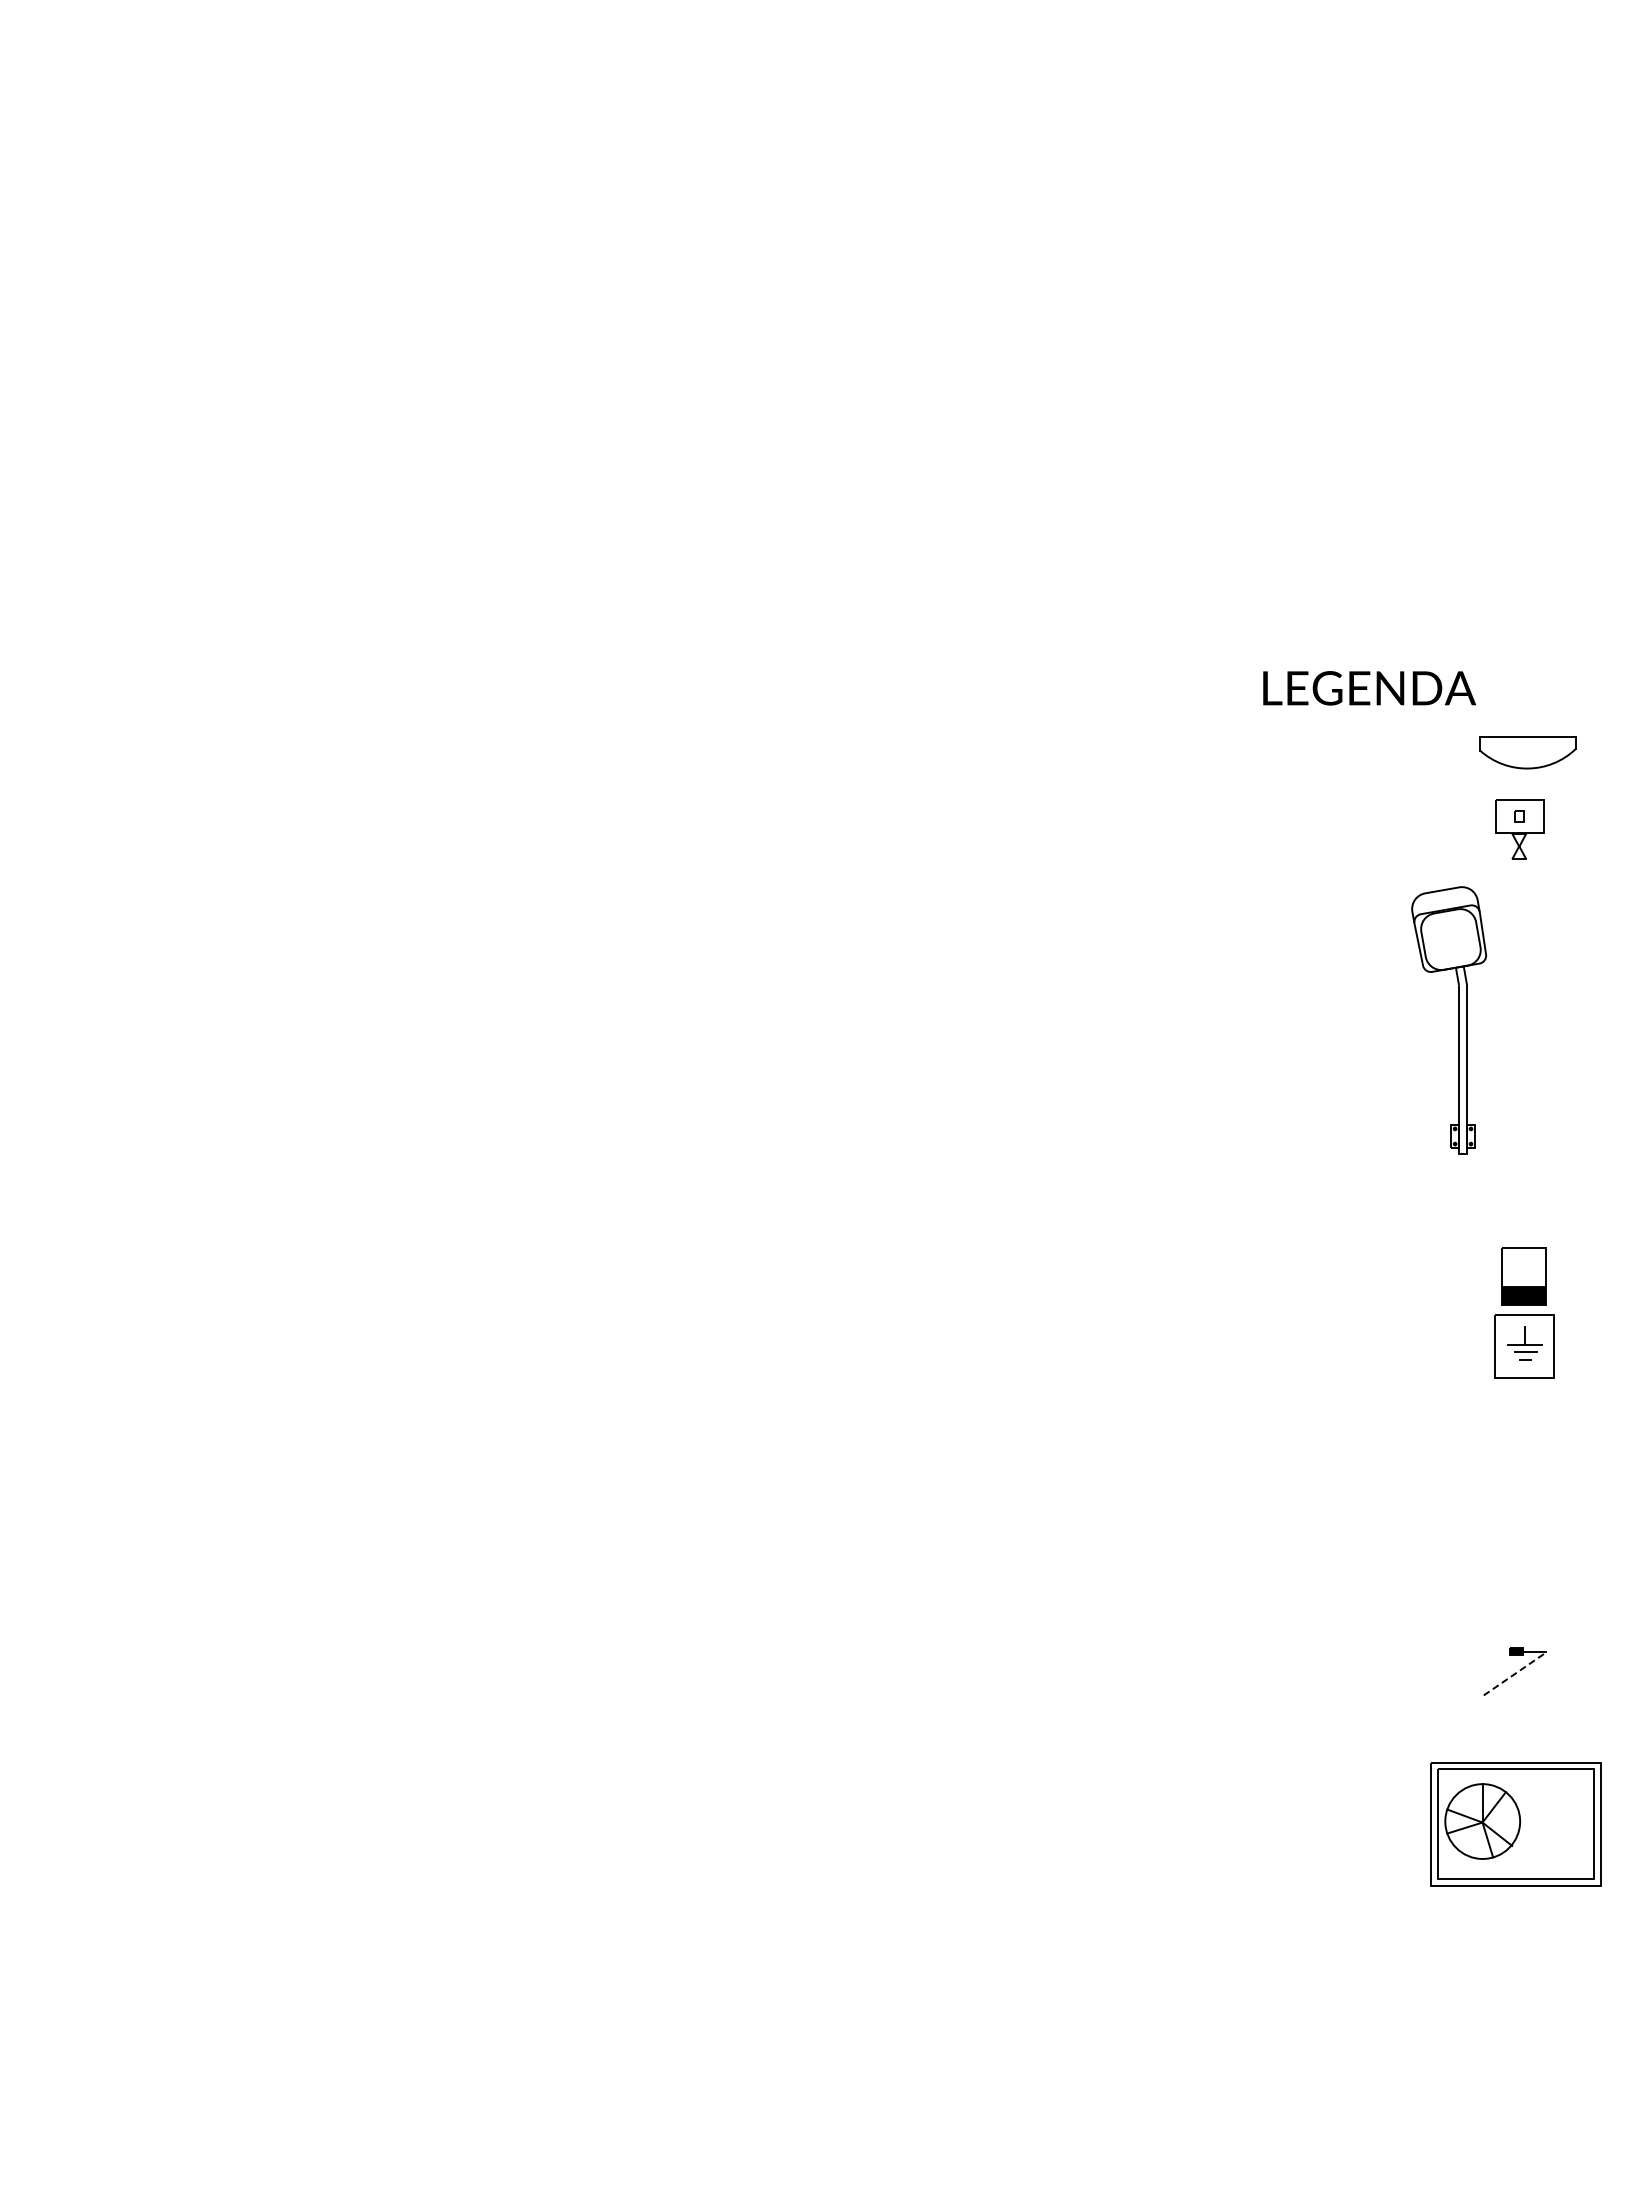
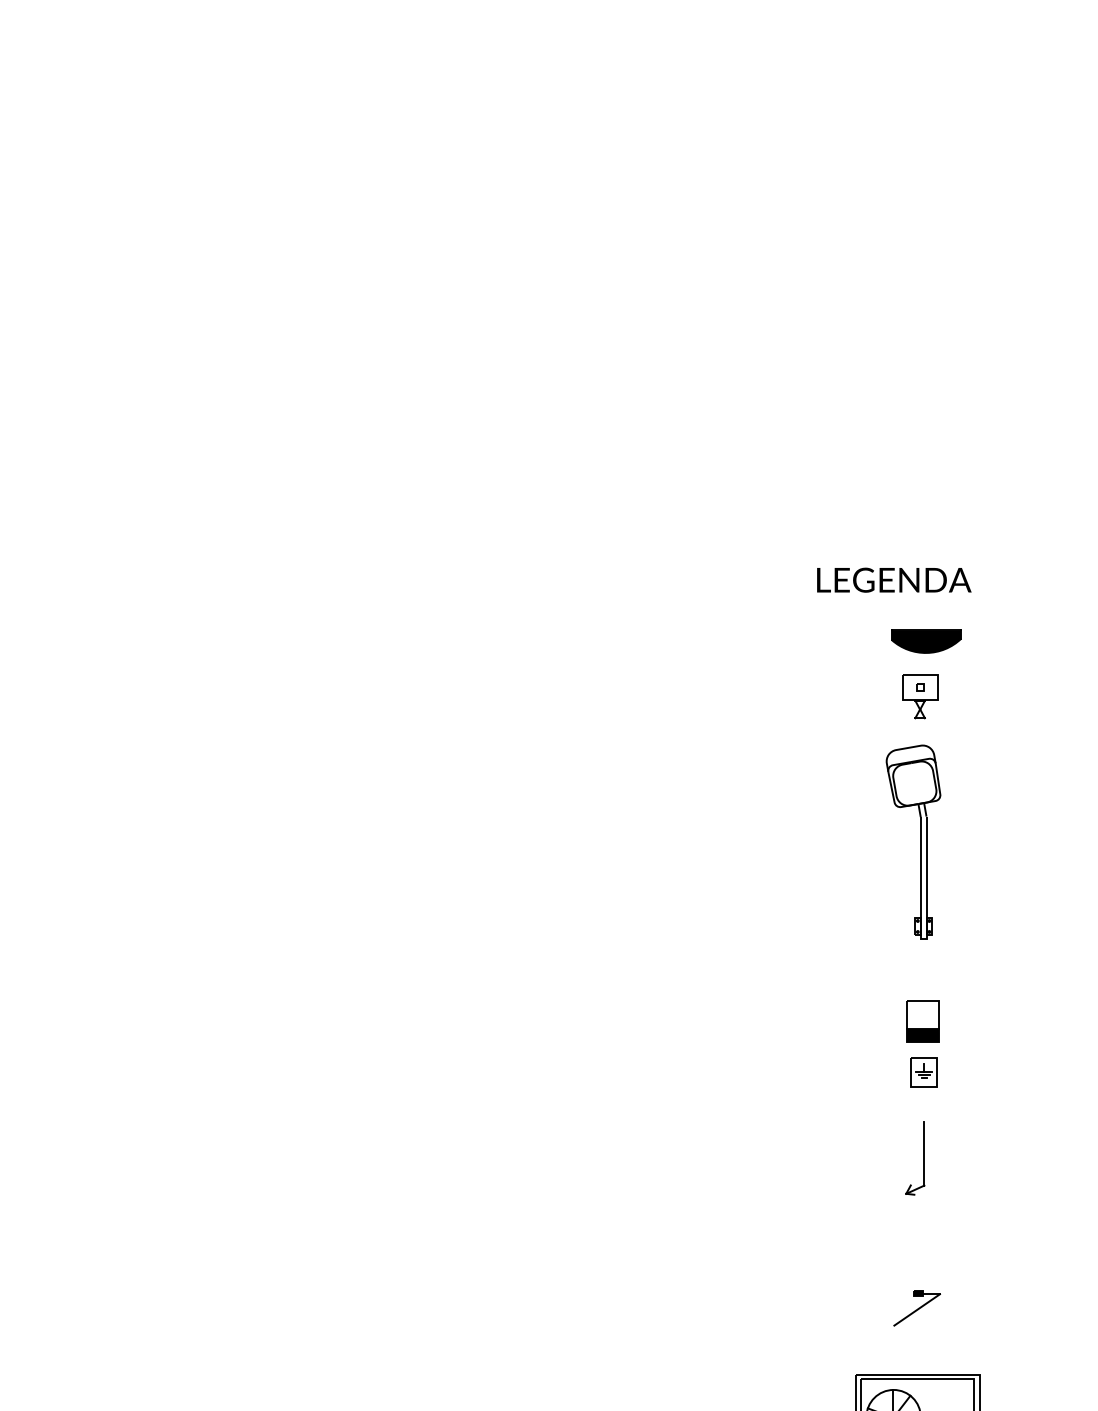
text: (1369, 688) -> (894, 580), moved
fill: (1527, 752) -> (926, 641), added
part: (1458, 1020) -> (920, 842), moved
part: (1524, 1346) -> (923, 1072), size x0.62
part: (1524, 1464) -> (923, 1158), added
line: (1515, 1673) -> (917, 1309), dashed -> solid

